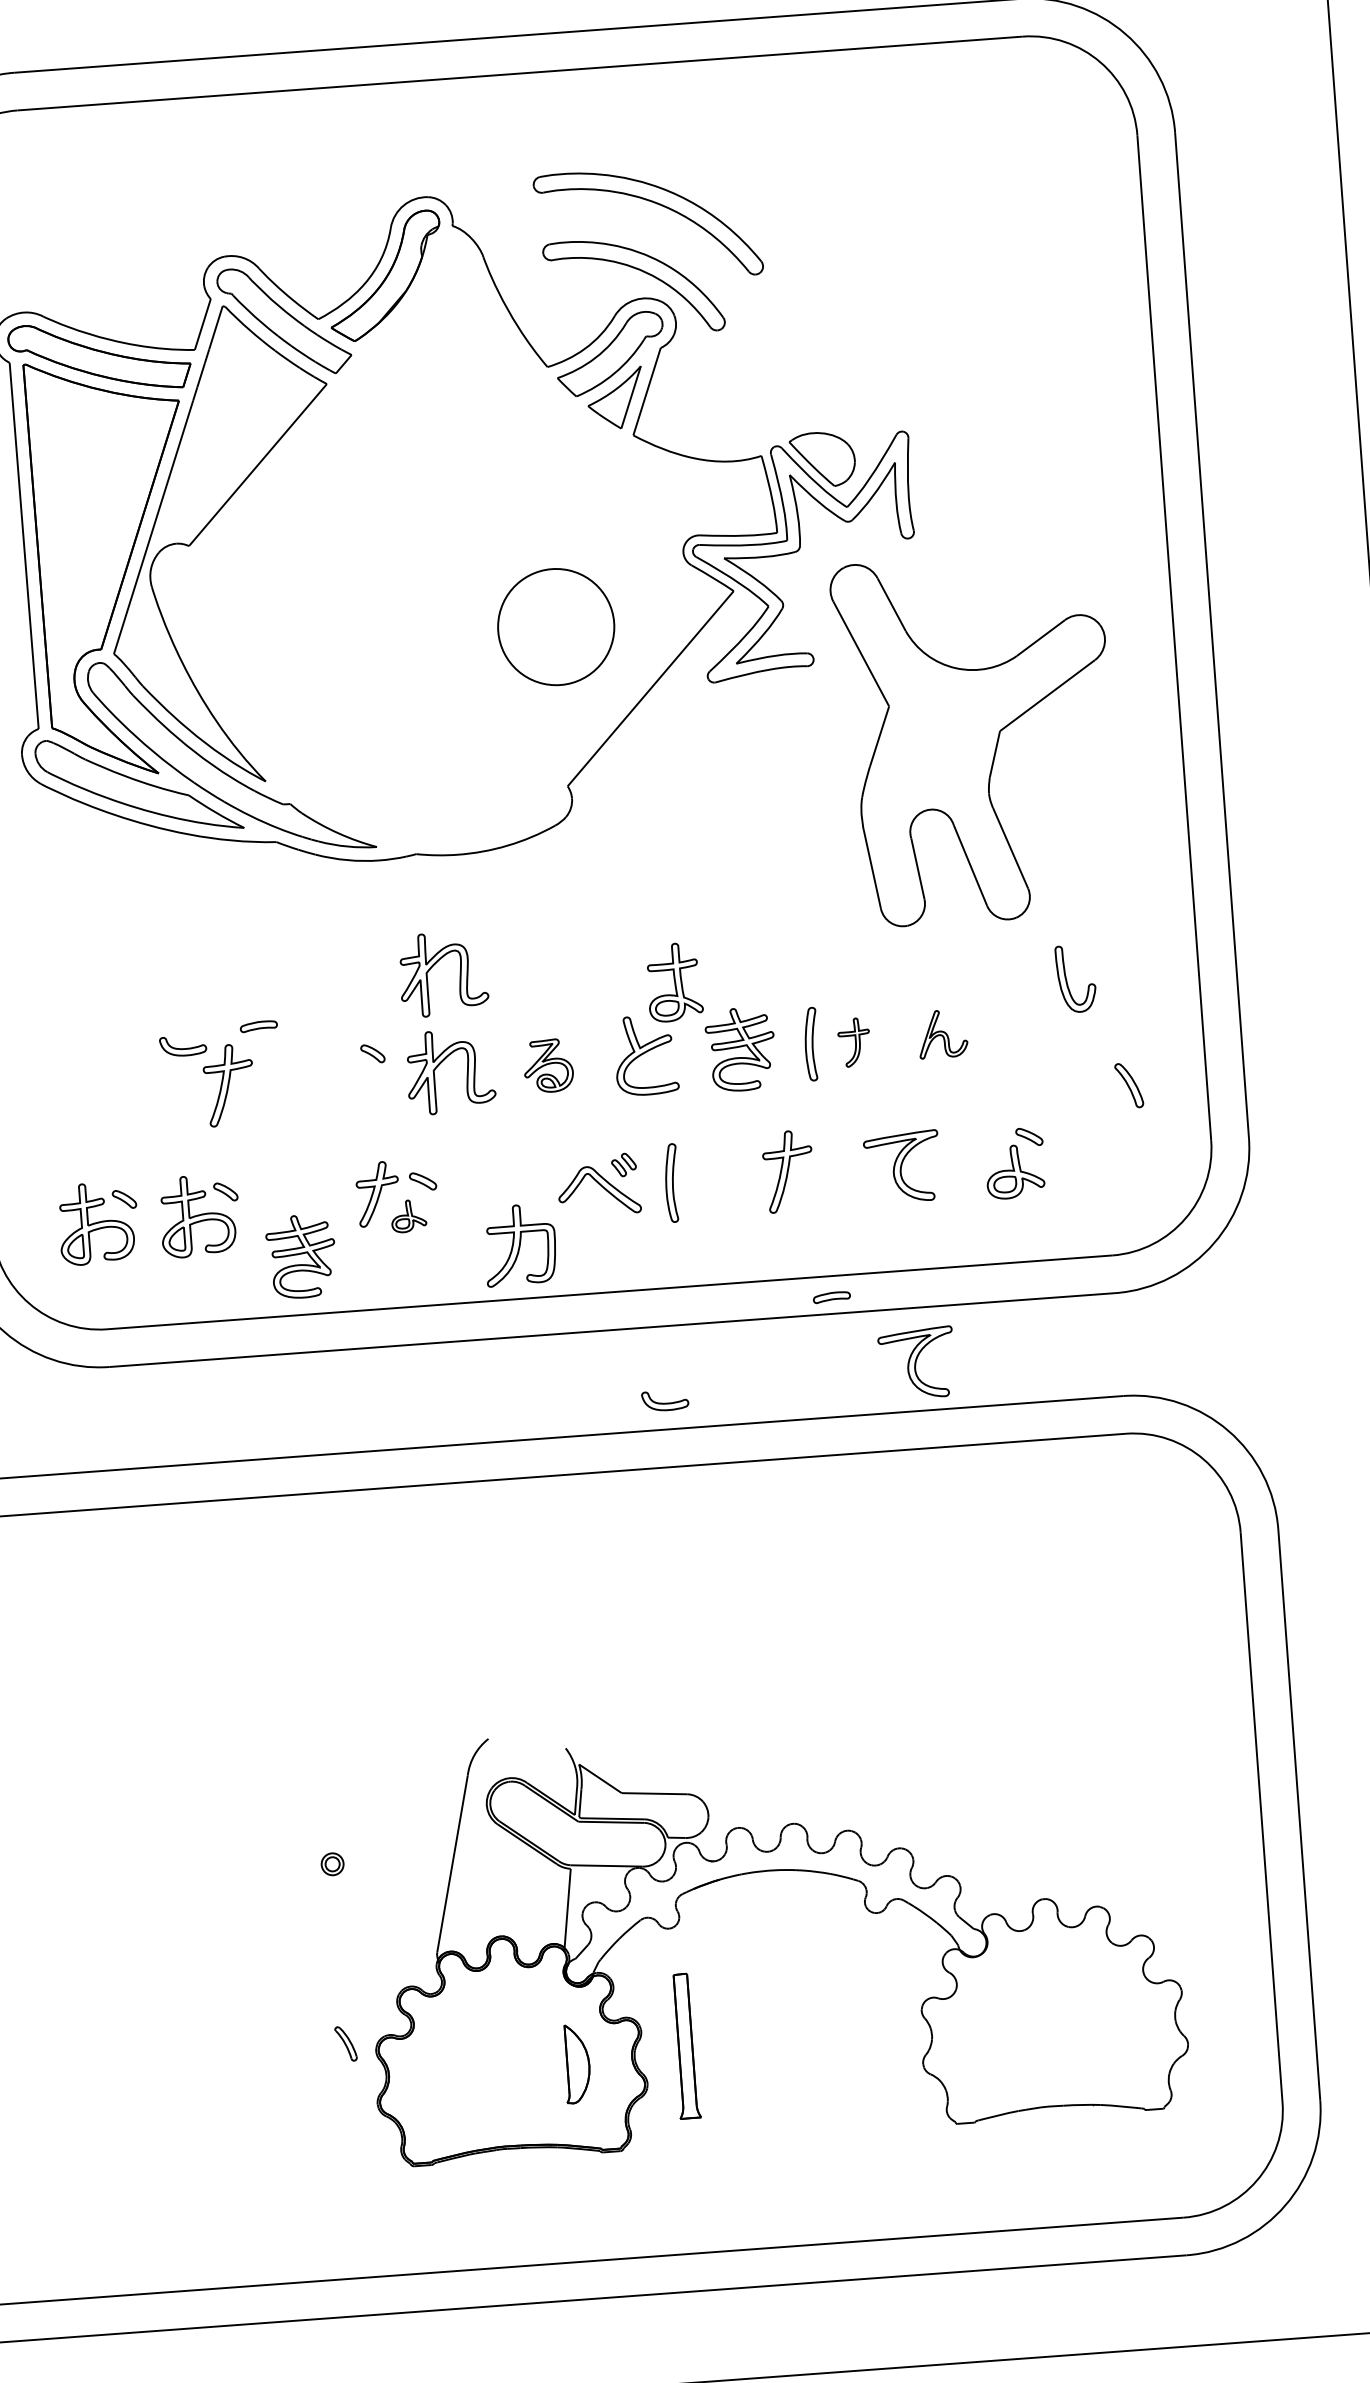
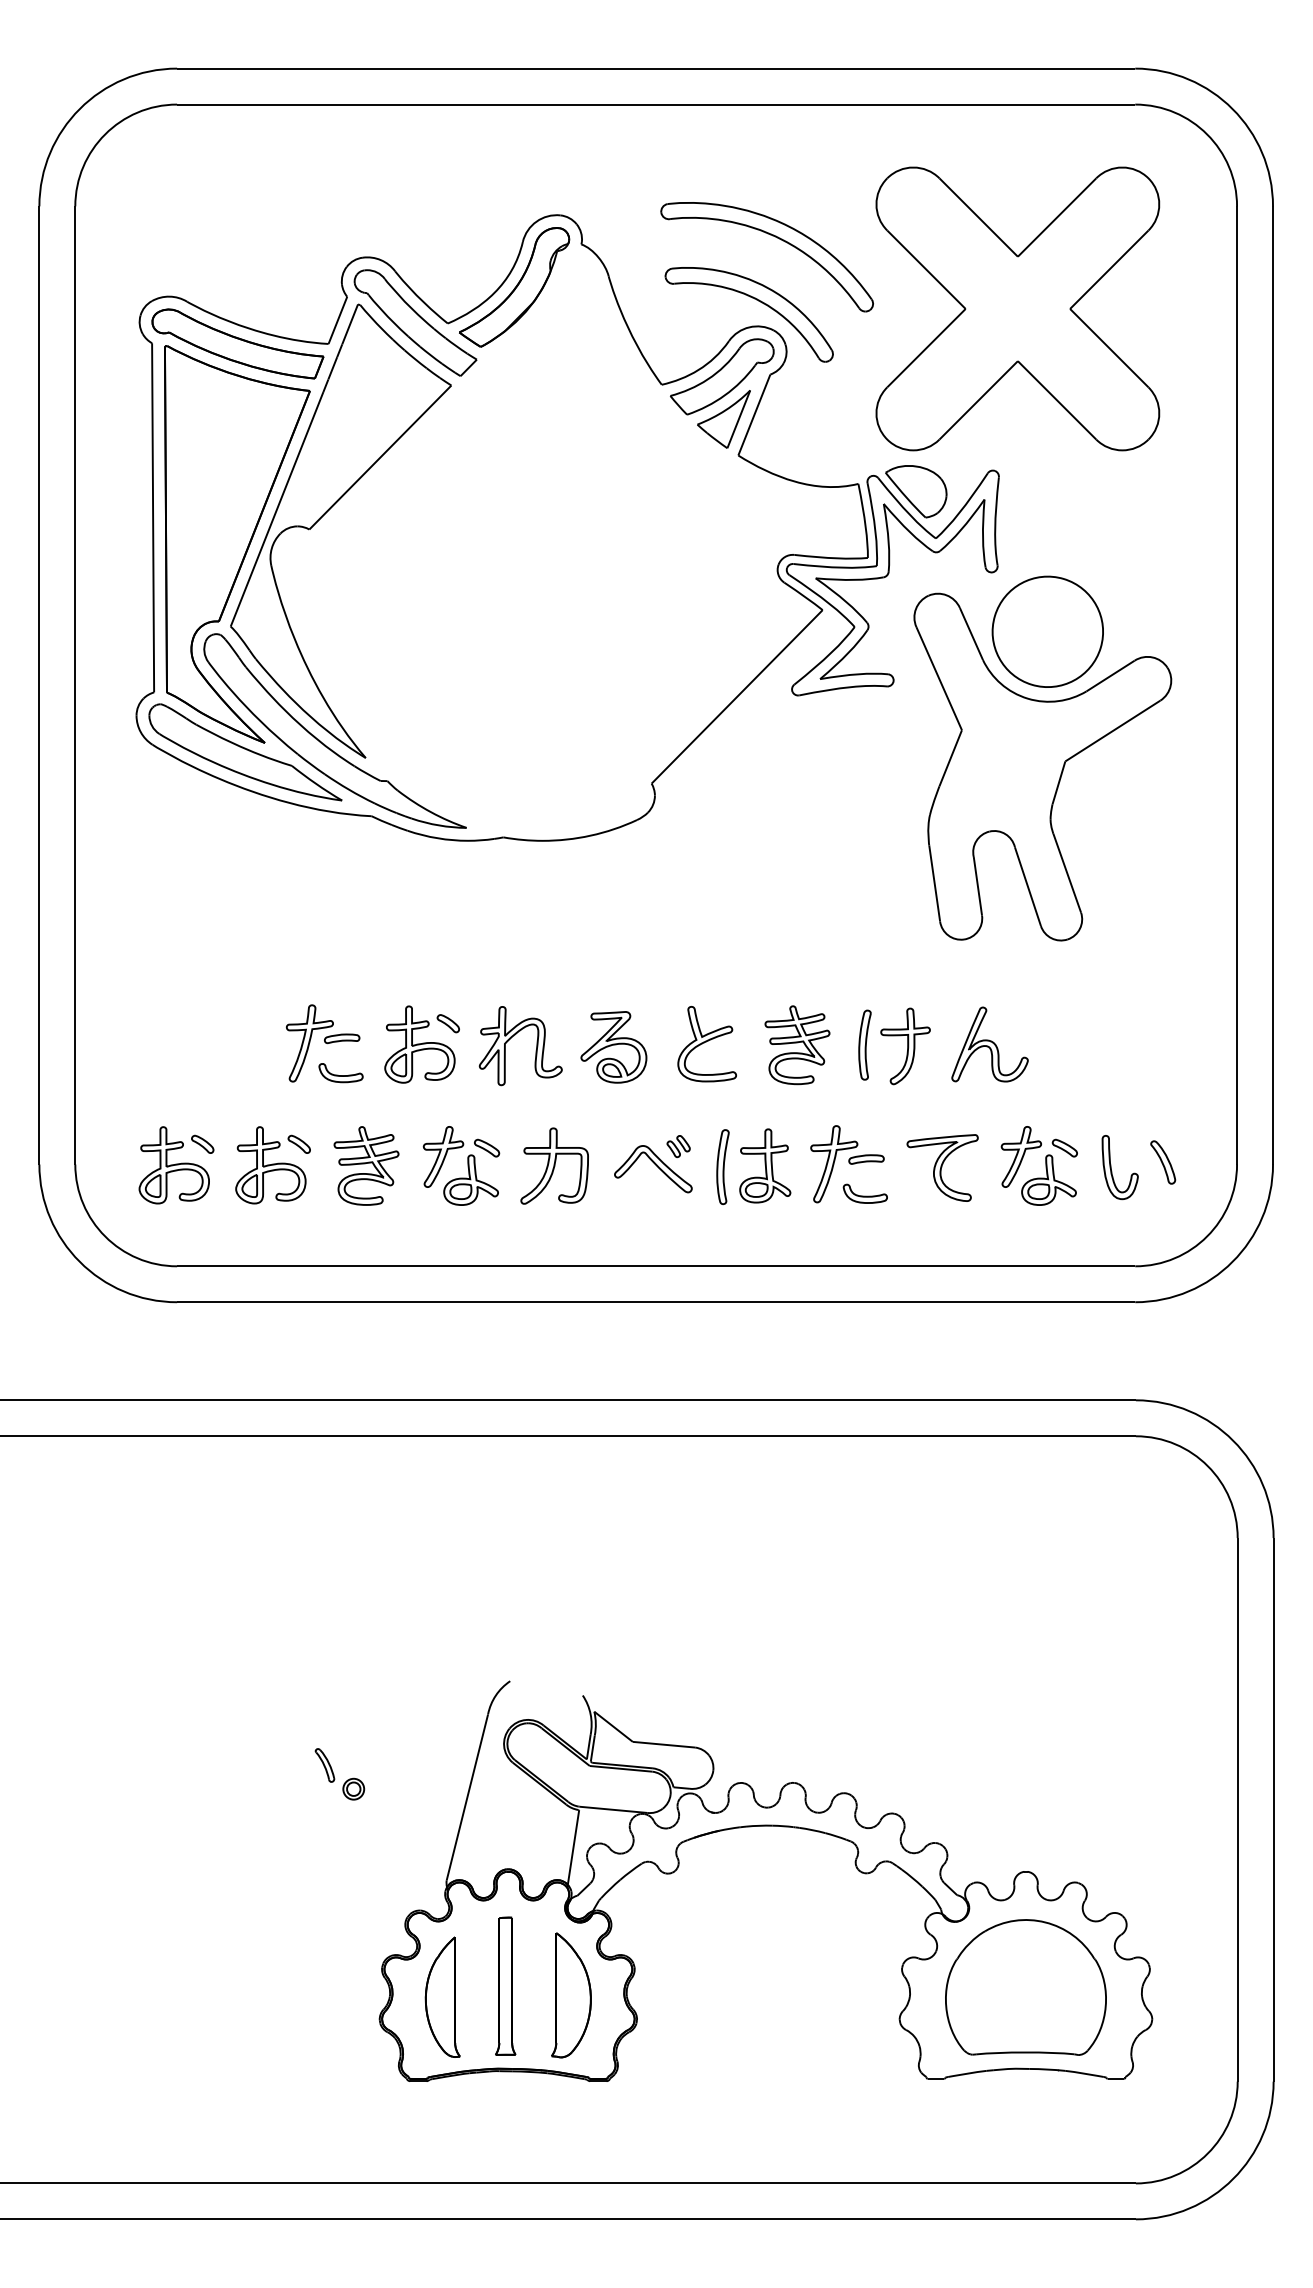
part: (914, 259) -> (1017, 308), added
part: (555, 626) -> (1047, 631), moved
part: (434, 965) -> (512, 944), removed
part: (1066, 979) -> (1111, 1167), moved
part: (674, 981) -> (765, 1165), moved
part: (259, 1026) -> (342, 1038), moved
part: (942, 1033) -> (989, 1044), size x1.67
part: (854, 1042) -> (905, 1046), size x1.67
part: (182, 1046) -> (340, 1073), moved
part: (547, 1066) -> (613, 1047), size x1.43
part: (344, 1077) -> (419, 1044), added
part: (1129, 1085) -> (1163, 1162), moved
part: (983, 1149) -> (1020, 1156), added
part: (408, 1215) -> (470, 1179), size x1.67
part: (519, 1244) -> (554, 1165), moved
part: (301, 1256) -> (366, 1165), moved
part: (831, 1297) -> (866, 1159), moved
part: (916, 1362) -> (942, 1354), removed
part: (664, 1400) -> (864, 1193), moved
part: (1052, 2020) -> (1025, 1987), added
part: (345, 2044) -> (324, 1765), moved
part: (685, 2045) -> (505, 1985), moved
part: (576, 2063) -> (571, 1995), size x1.67
part: (441, 2074) -> (442, 1996), added

